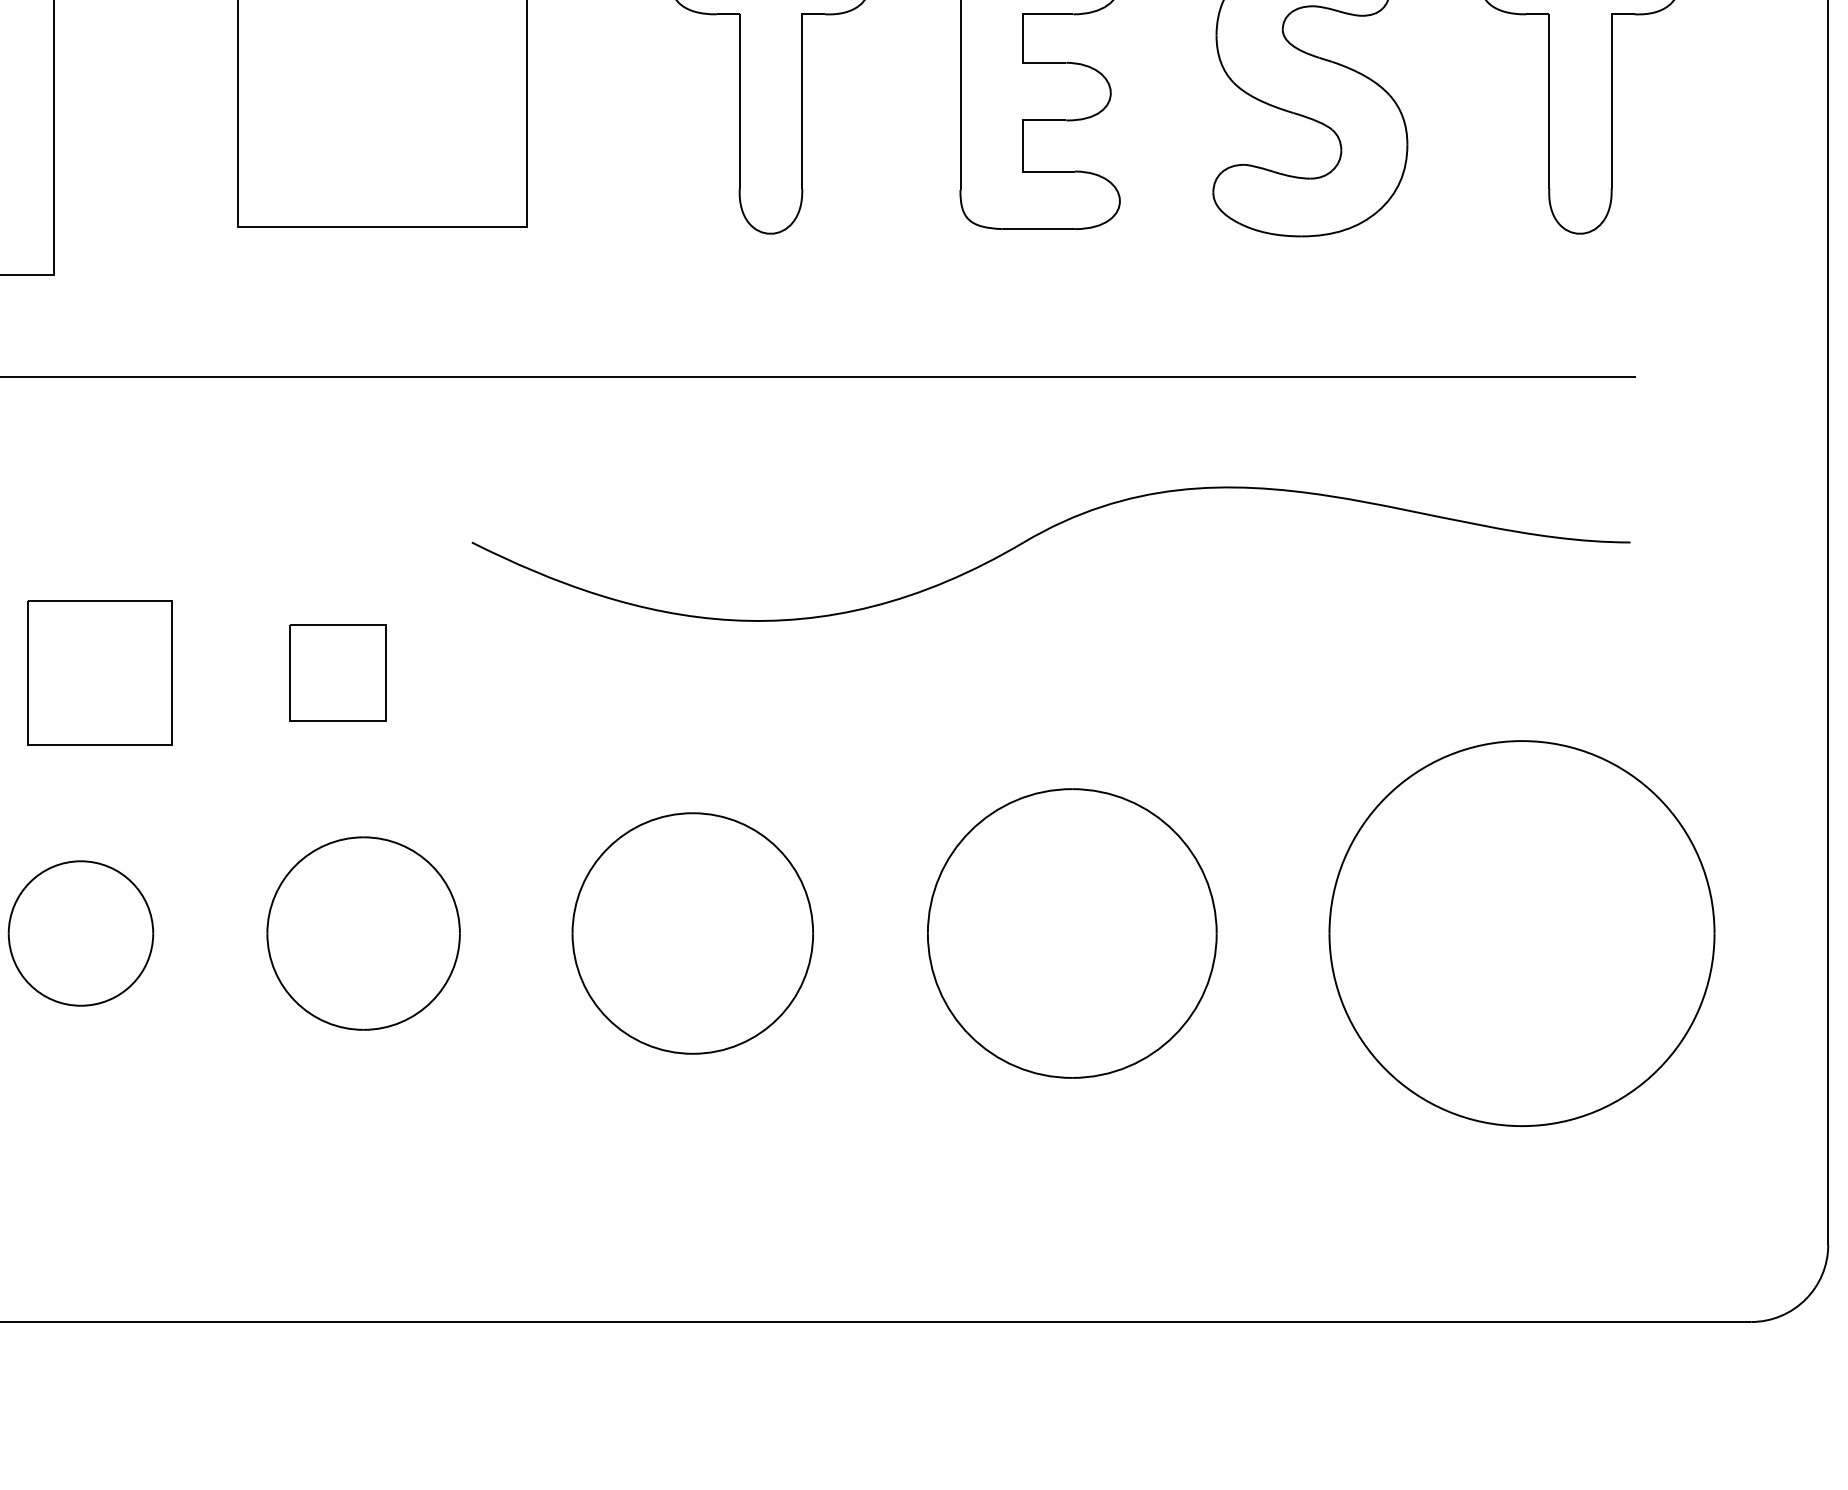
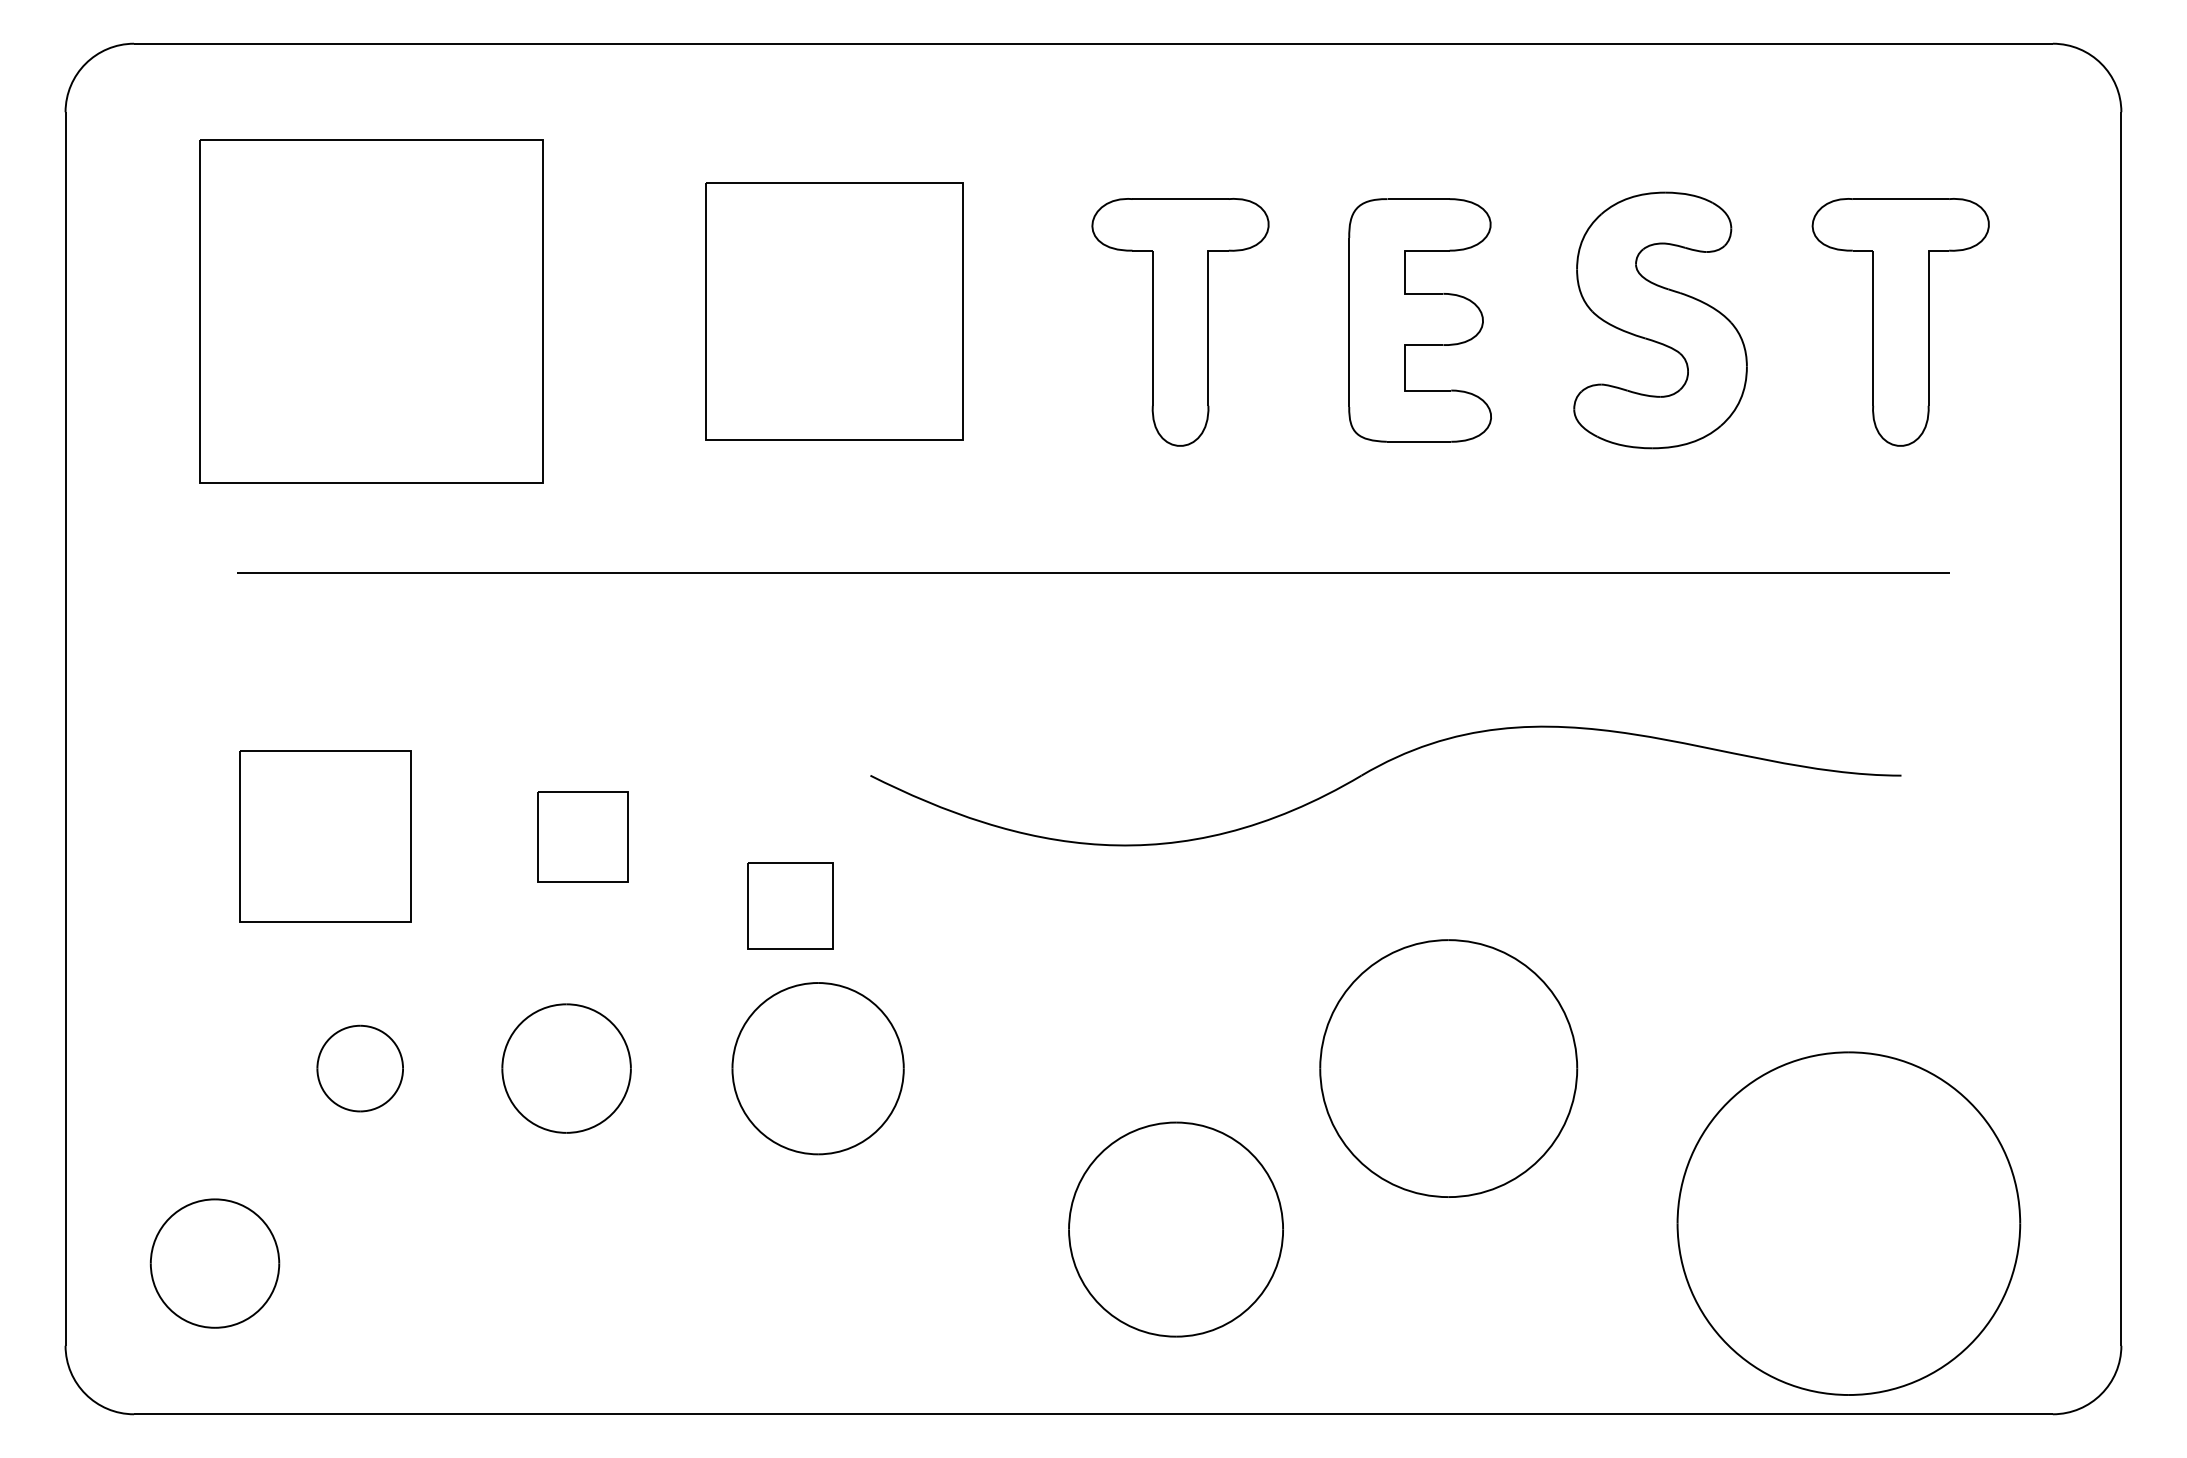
part: (1040, 534) -> (1376, 768), moved
part: (99, 672) -> (583, 836), size x0.7
part: (338, 672) -> (790, 905), moved
part: (692, 933) -> (1175, 1229), moved
part: (1521, 933) -> (1848, 1223), moved

